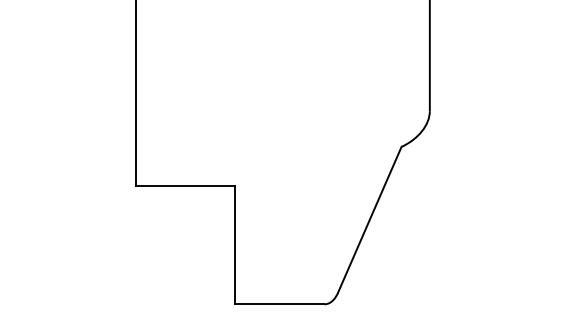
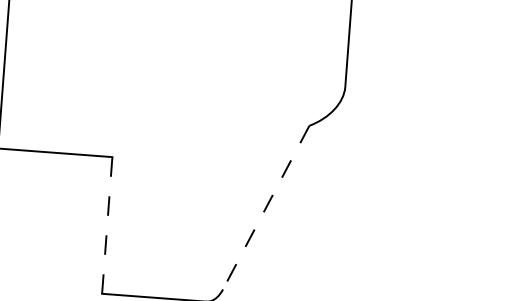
line: (369, 219) -> (265, 207), solid -> dashed
line: (234, 245) -> (107, 225), solid -> dashed

